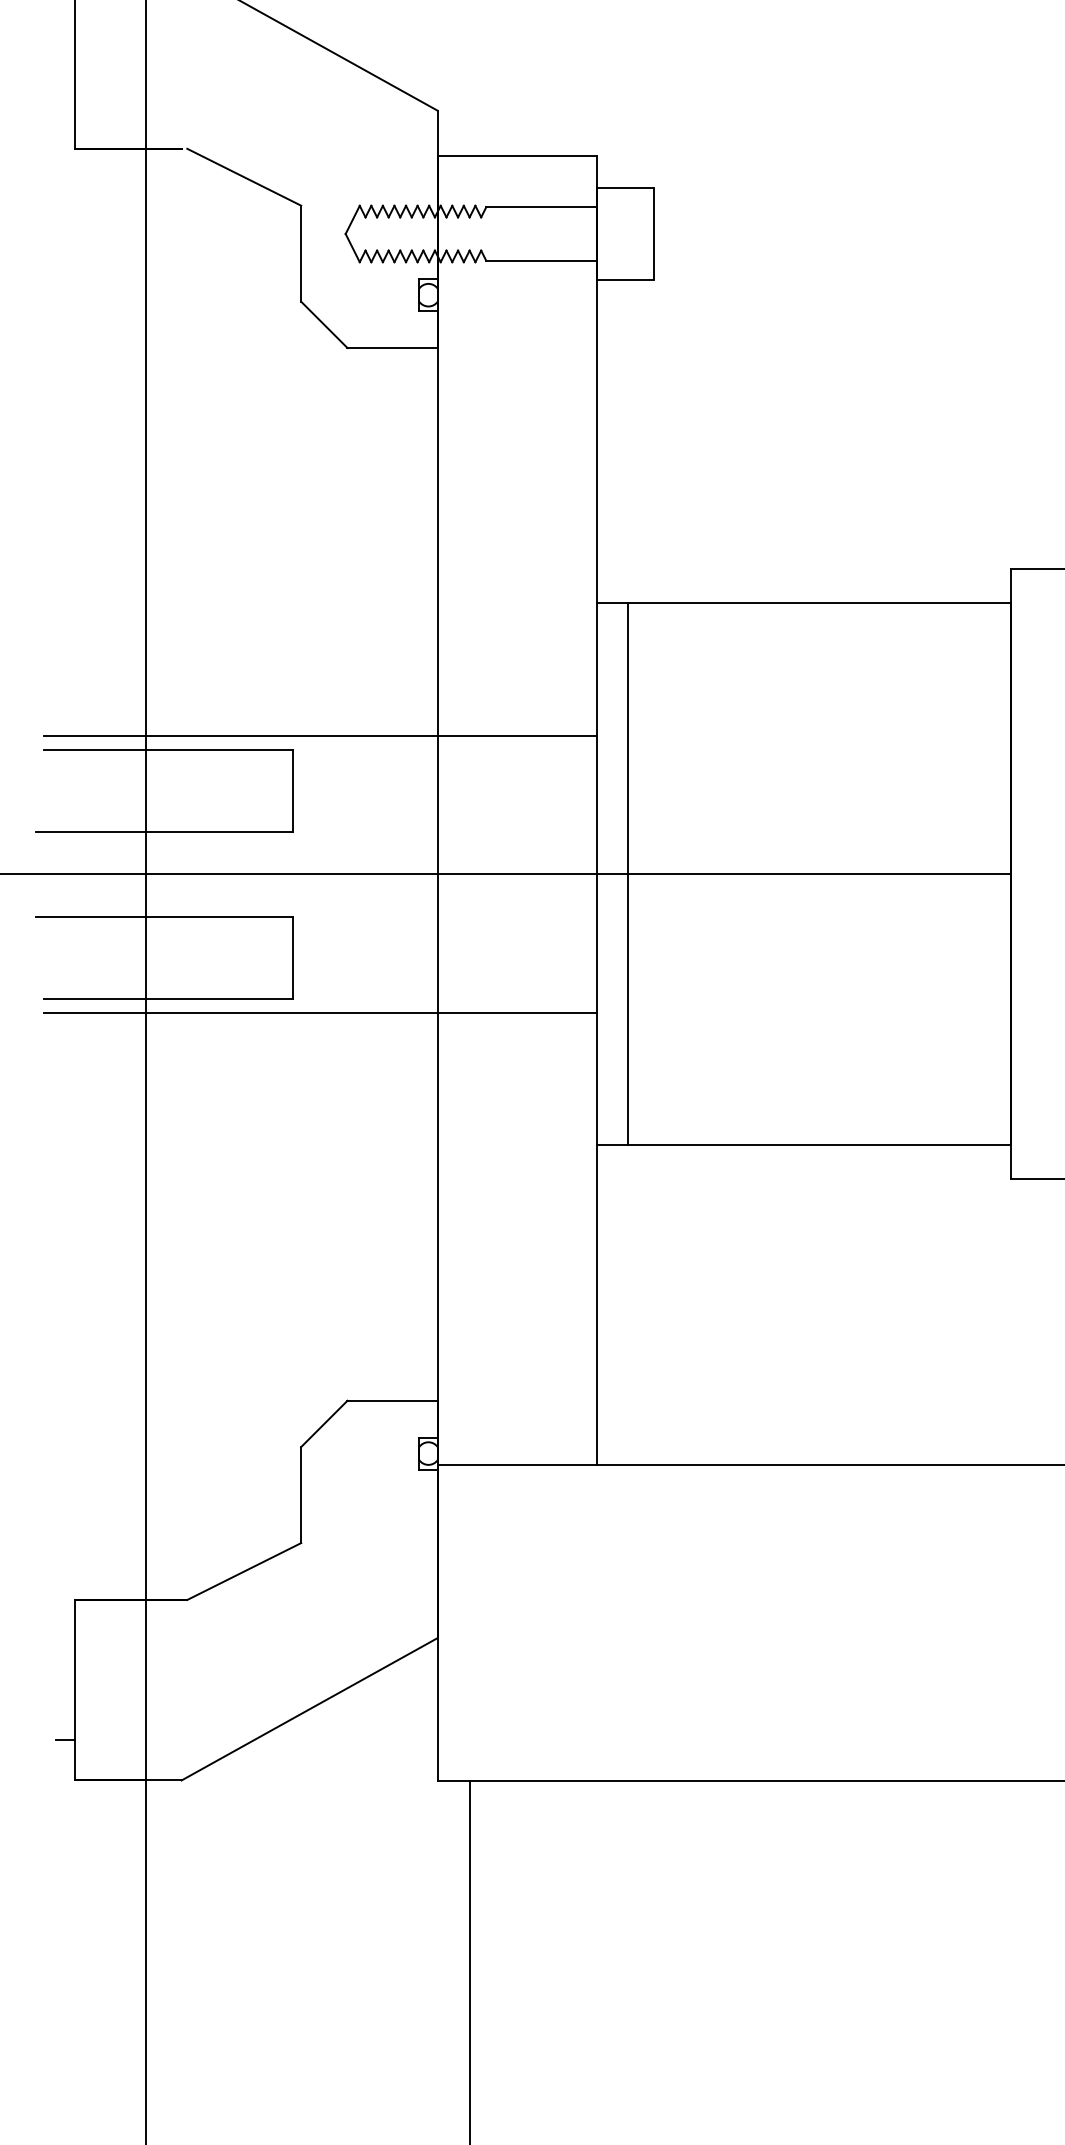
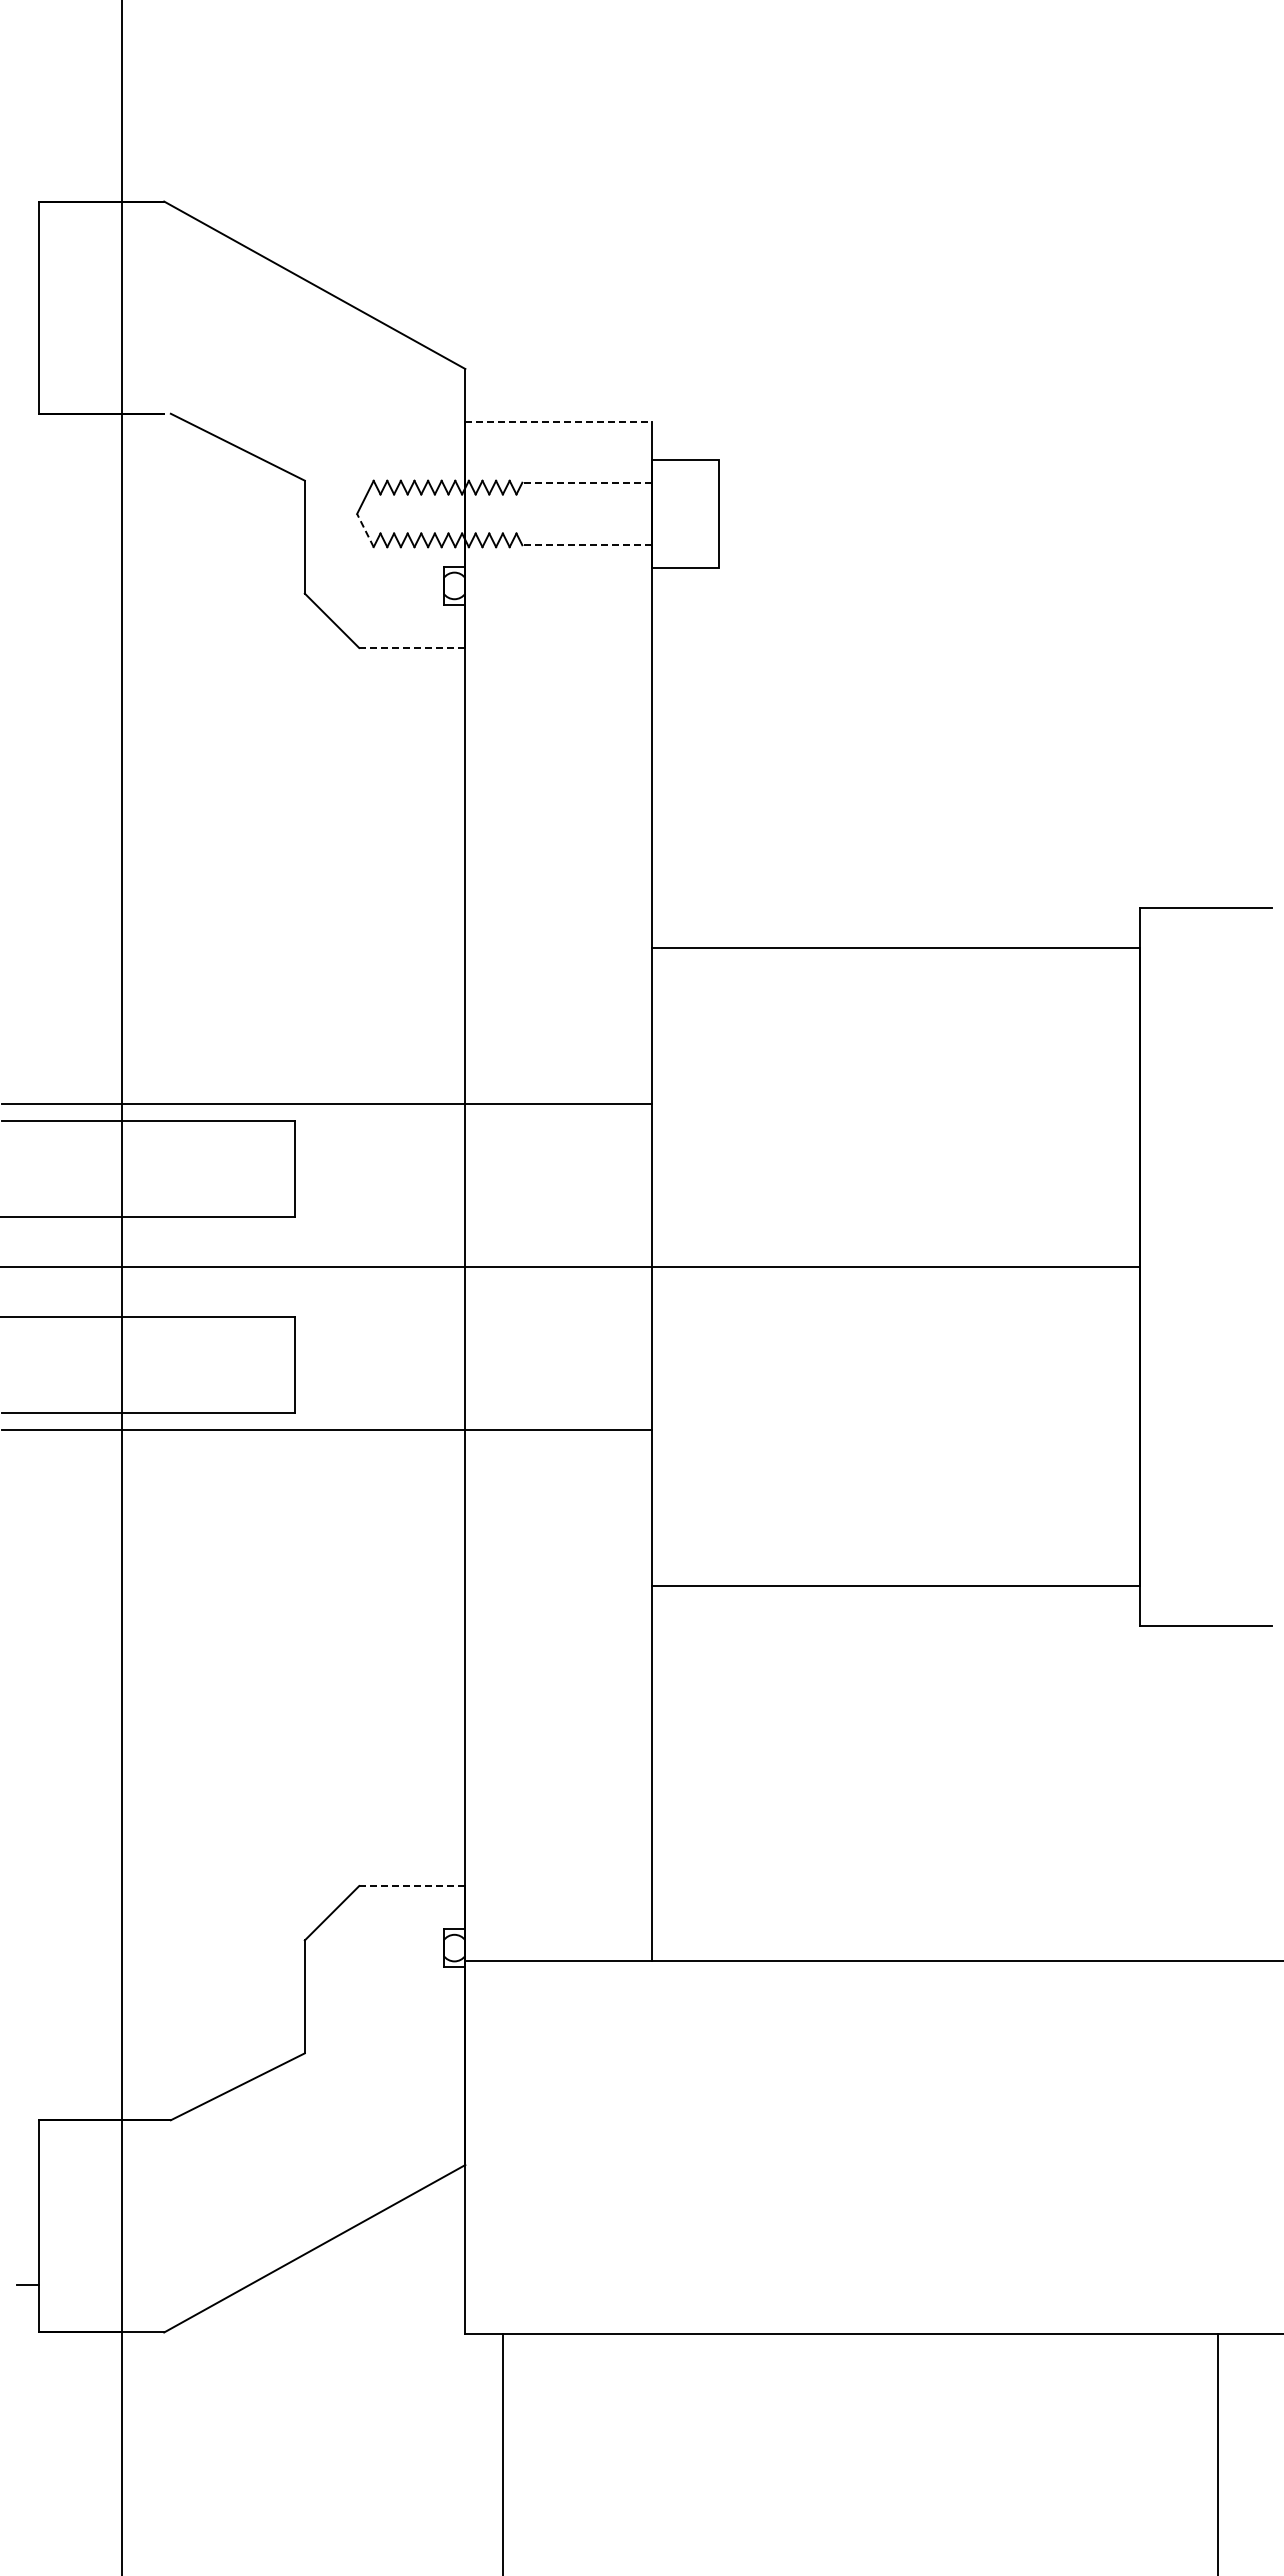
line: (517, 156) -> (559, 422), solid -> dashed
line: (541, 207) -> (587, 482), solid -> dashed
line: (352, 248) -> (365, 530), solid -> dashed
line: (541, 260) -> (587, 545), solid -> dashed
line: (391, 348) -> (411, 648), solid -> dashed
line: (628, 873) -> (689, 1266), removed
line: (391, 1401) -> (411, 1886), solid -> dashed

